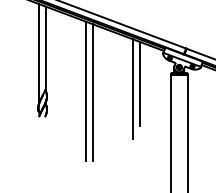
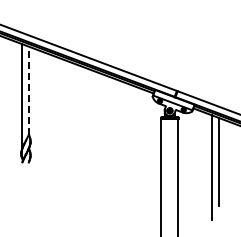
line: (46, 48) -> (29, 90), solid -> dashed
line: (140, 83) -> (128, 127), removed
line: (132, 88) -> (120, 133), removed
line: (85, 90) -> (71, 135), removed
line: (92, 92) -> (78, 137), removed

